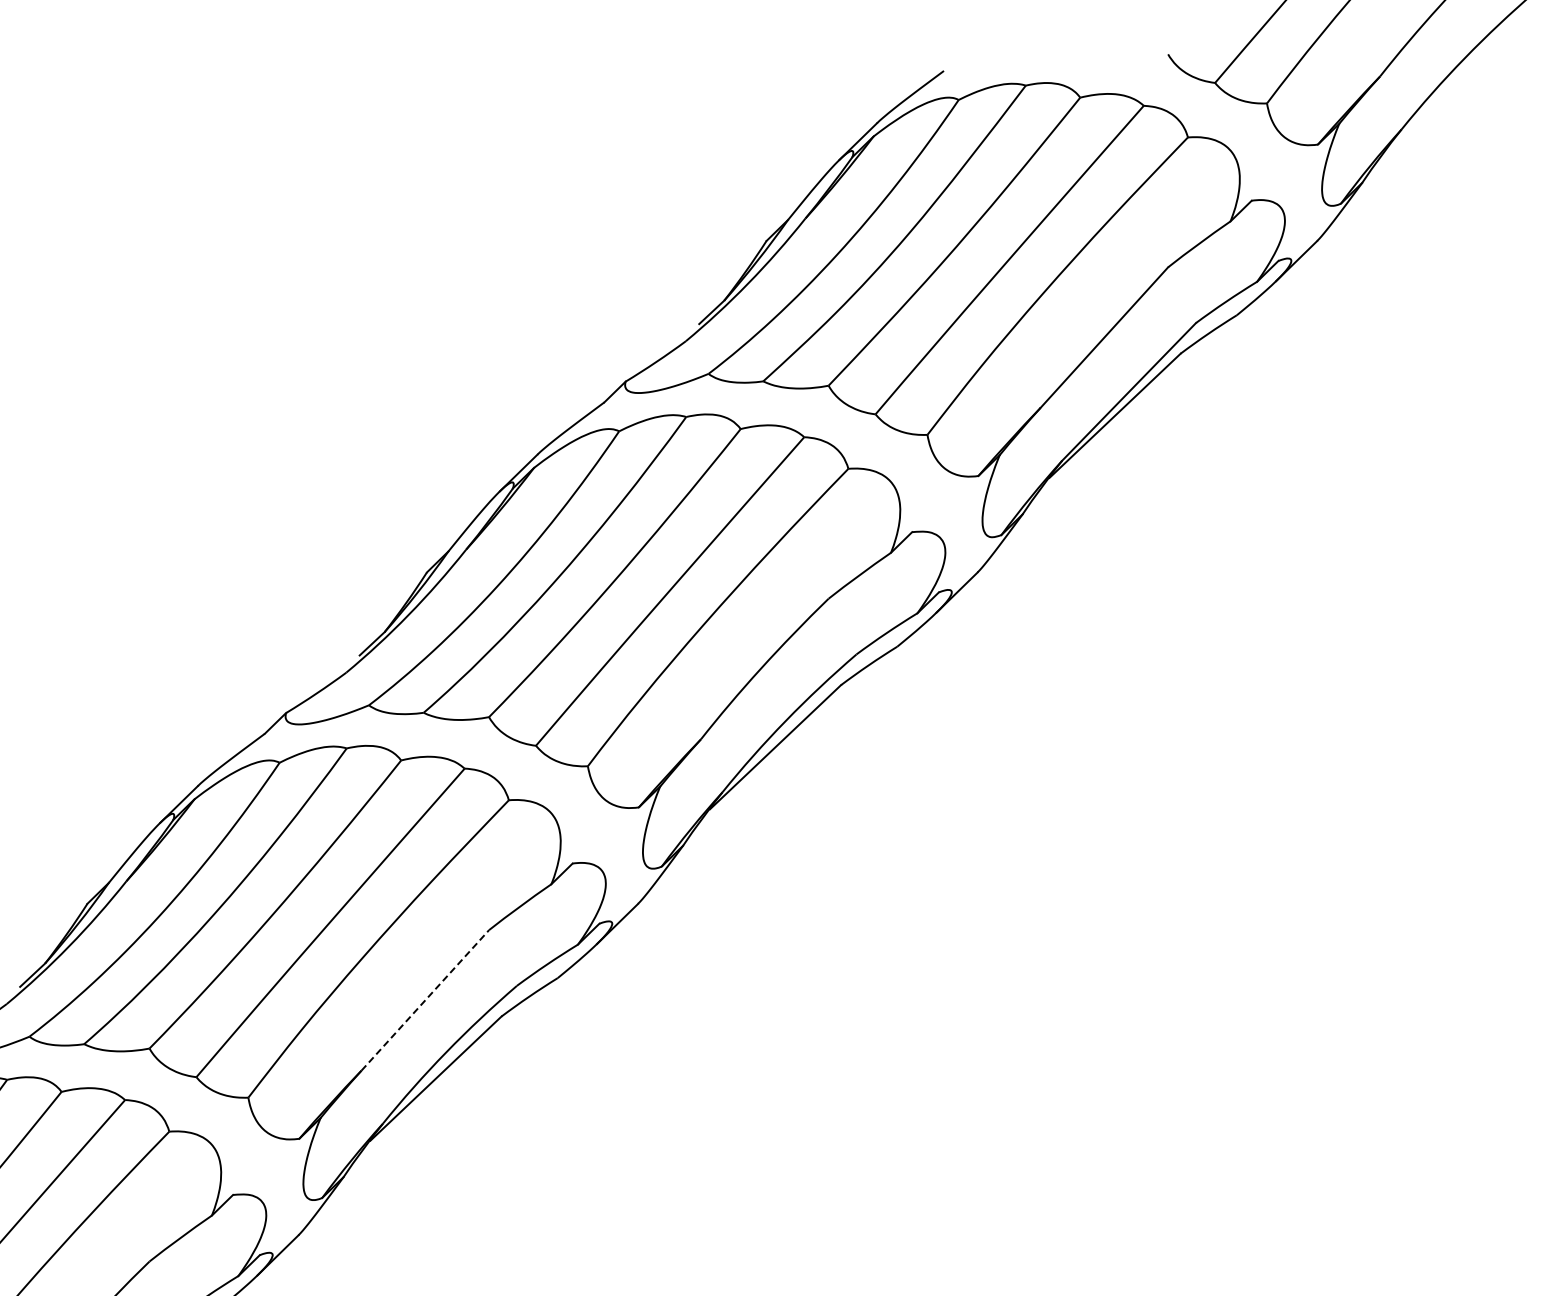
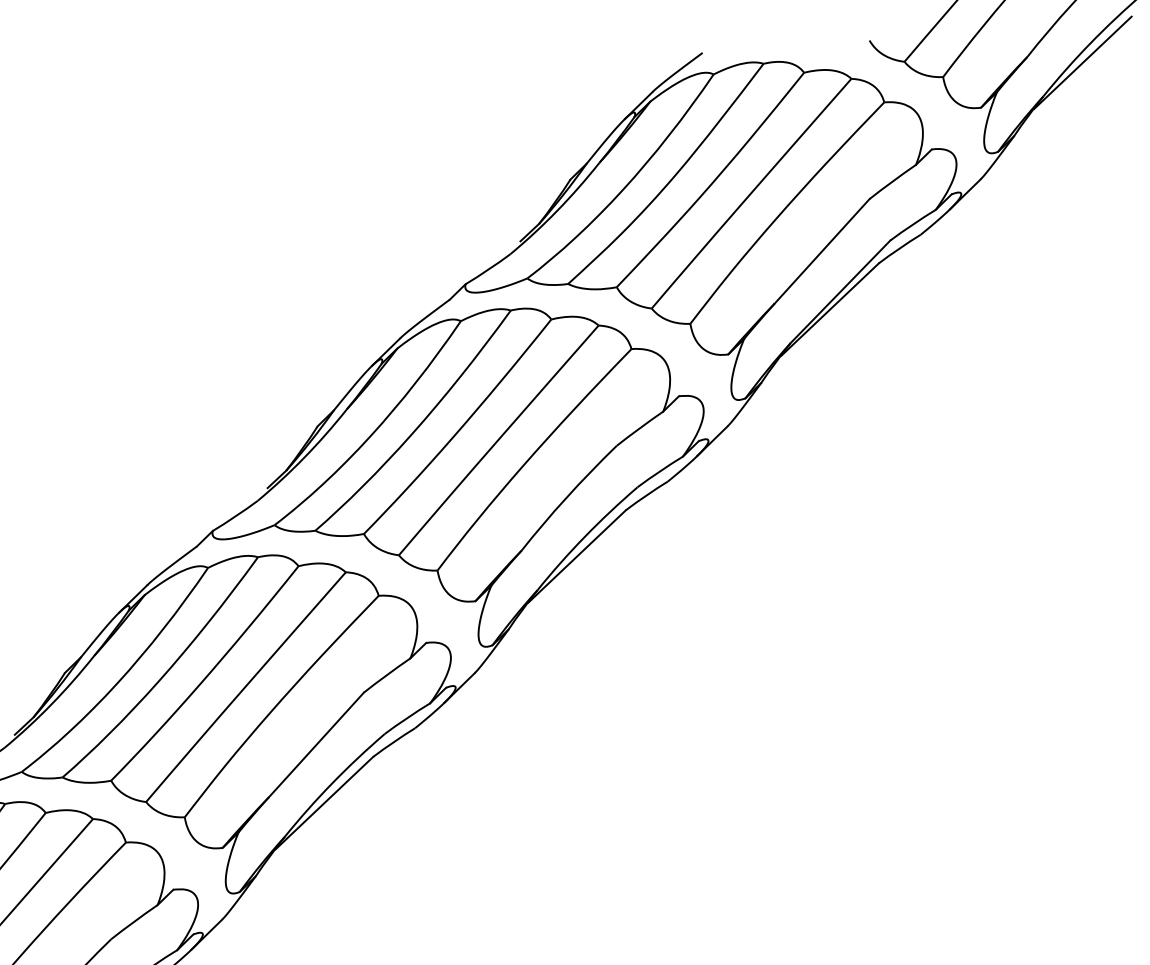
line: (1454, 84) -> (1082, 62), added
line: (425, 1000) -> (316, 744), dashed -> solid

